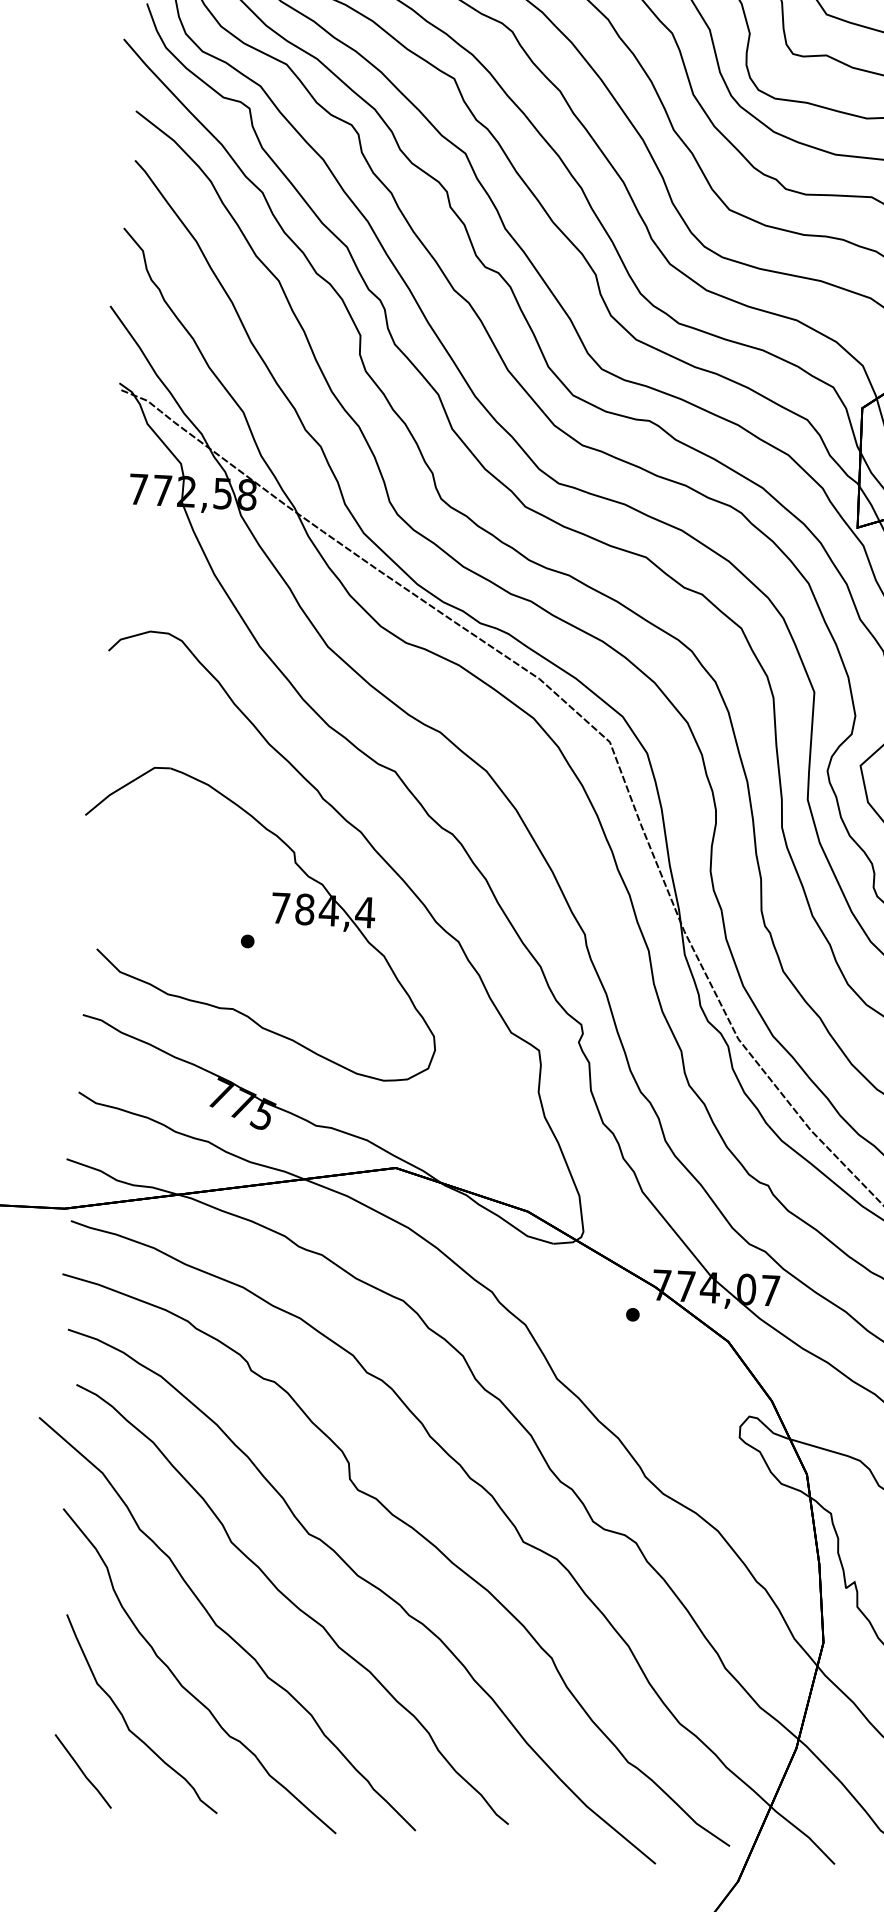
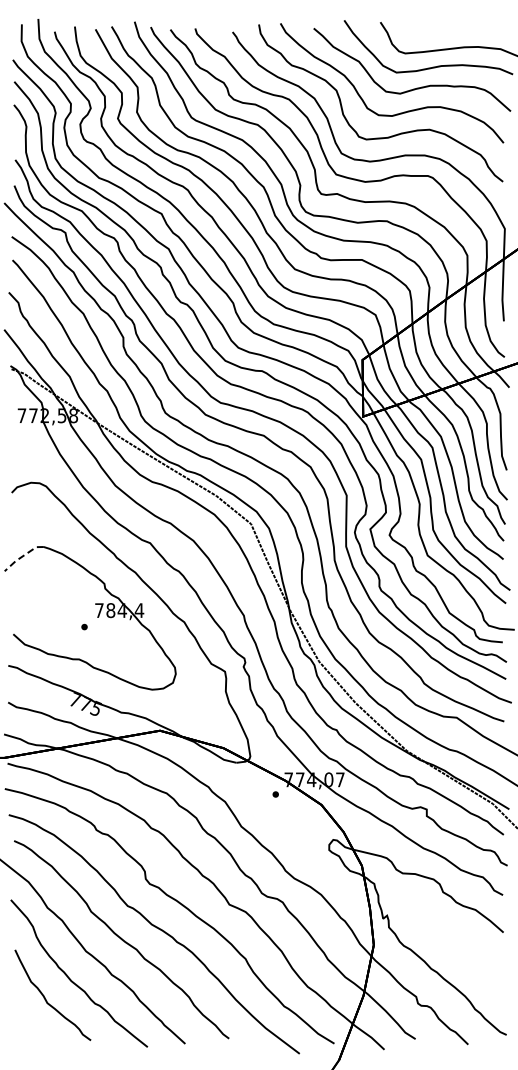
line: (126, 786) -> (23, 556), solid -> dashed
line: (83, 1770) -> (26, 1023), removed

